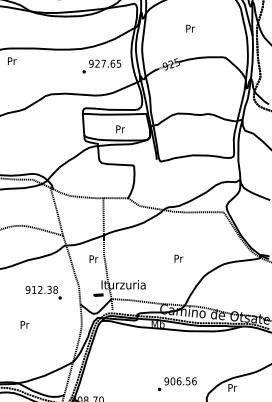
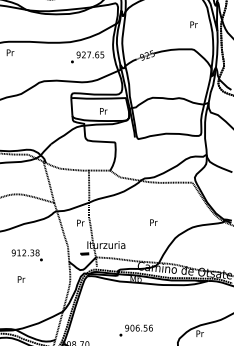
text: (190, 28) -> (193, 24), moved
text: (43, 292) -> (27, 255), moved
text: (177, 384) -> (136, 330), moved

